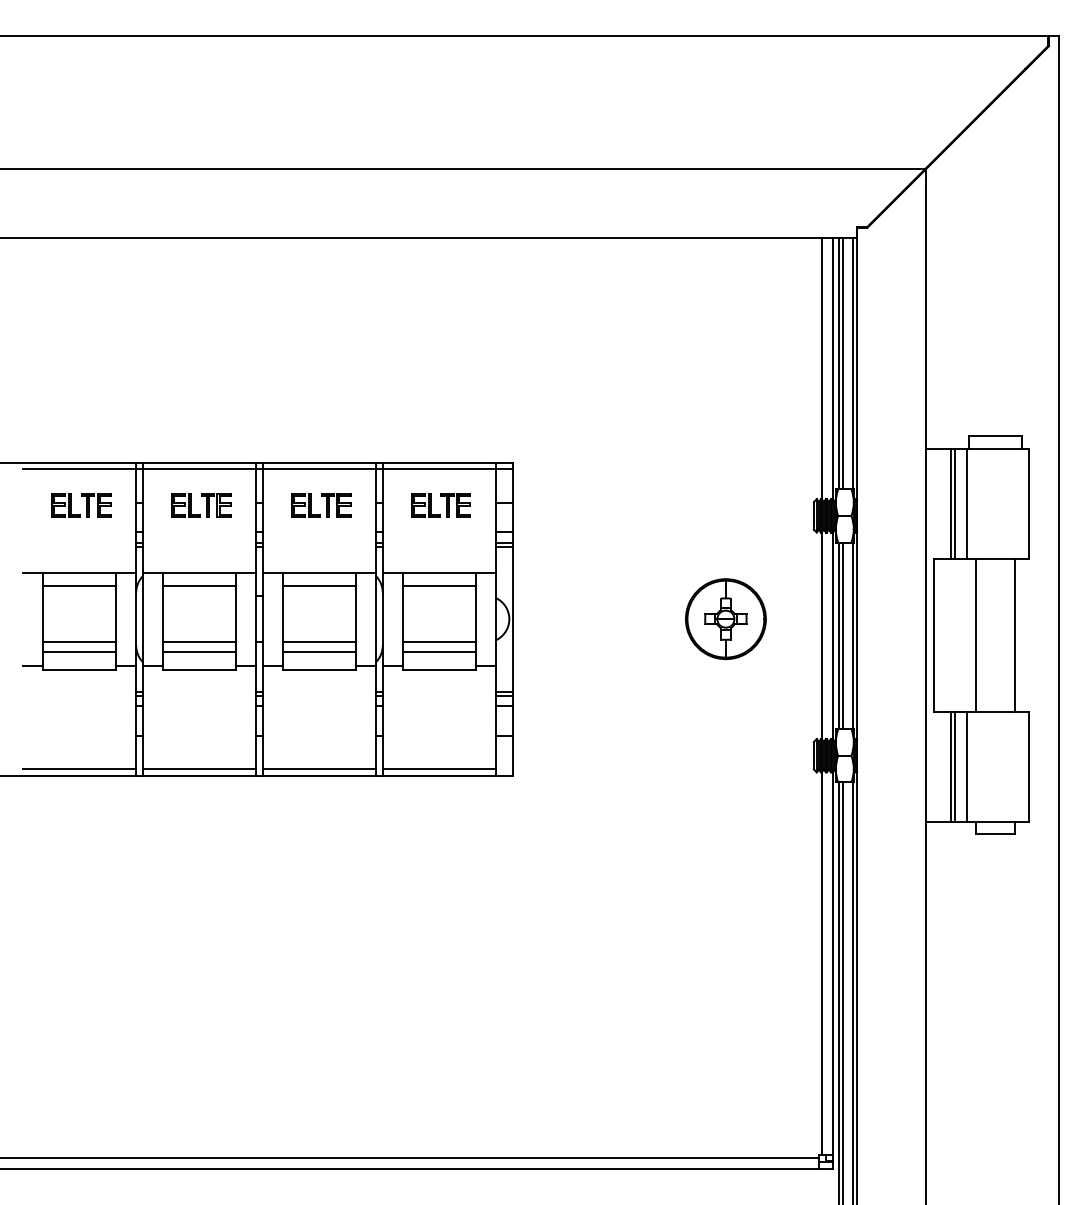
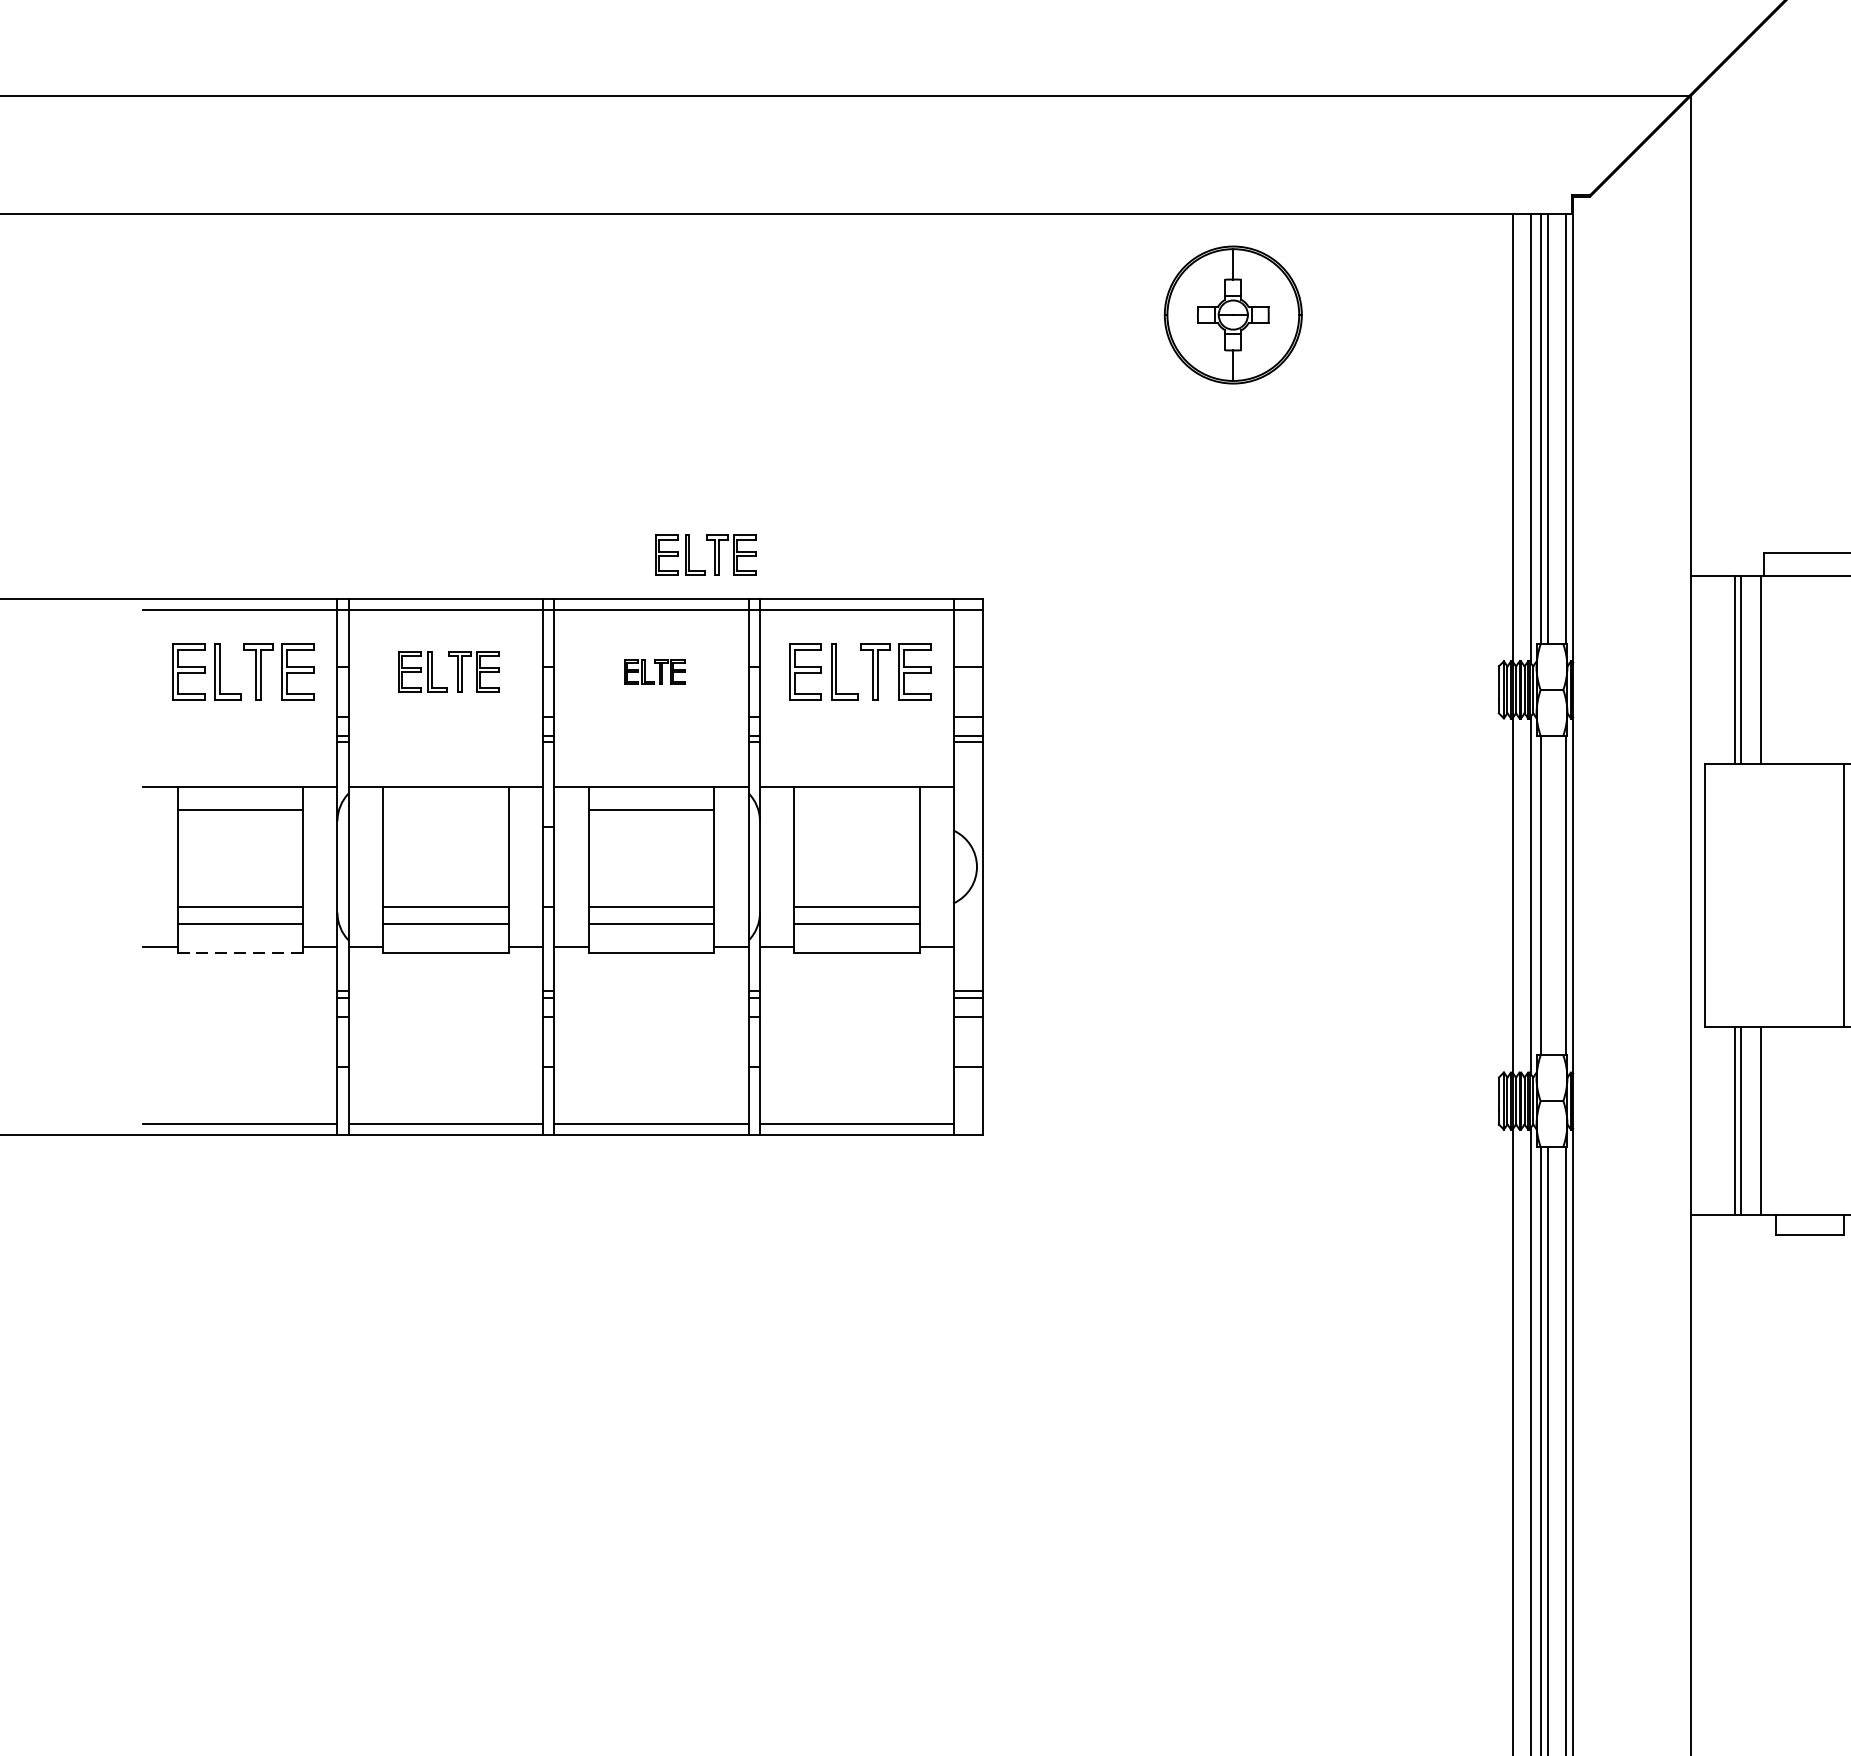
part: (351, 437) -> (706, 555), added
part: (81, 505) -> (243, 672), size x1.4
part: (321, 505) -> (655, 672), size x0.6
part: (440, 505) -> (858, 672), size x1.4
line: (199, 585) -> (445, 809), removed
line: (439, 585) -> (857, 809), removed
part: (725, 618) -> (1232, 313), moved
line: (842, 635) -> (1548, 894), removed
line: (975, 635) -> (1775, 894), removed
line: (79, 669) -> (240, 953), solid -> dashed

